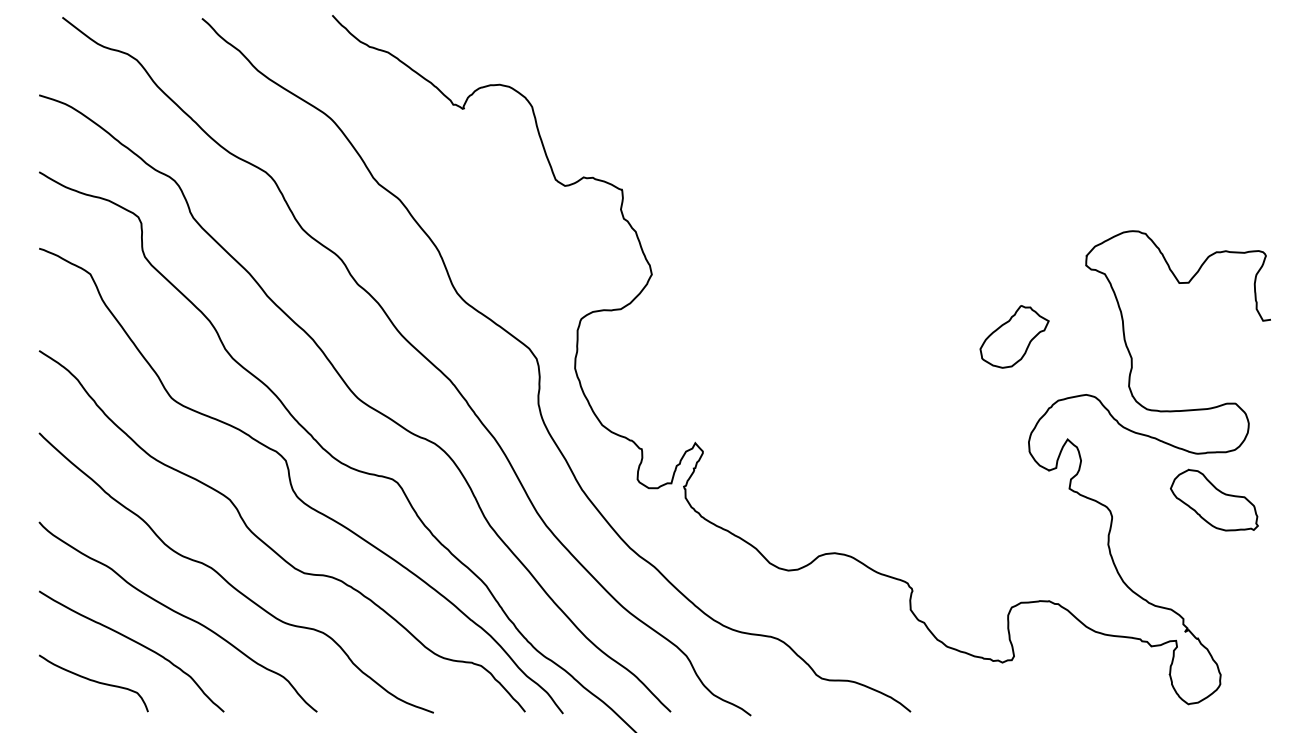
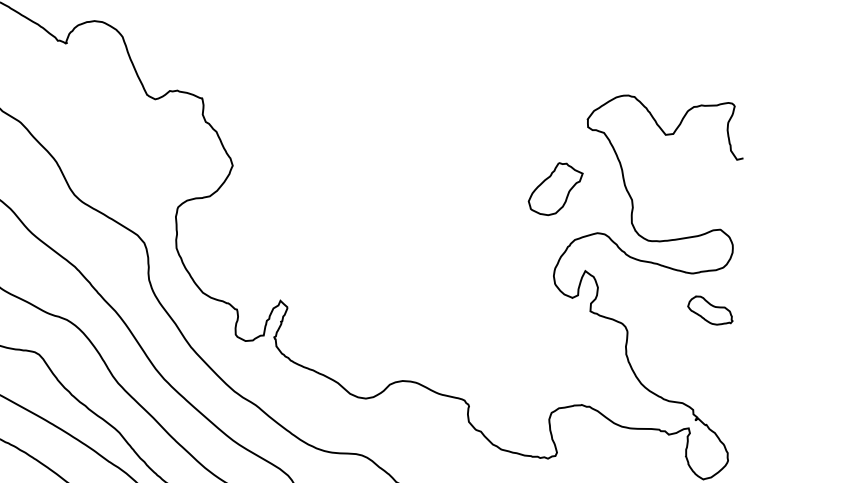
part: (1014, 336) -> (555, 188), moved
part: (1214, 499) -> (710, 309), size x0.6

